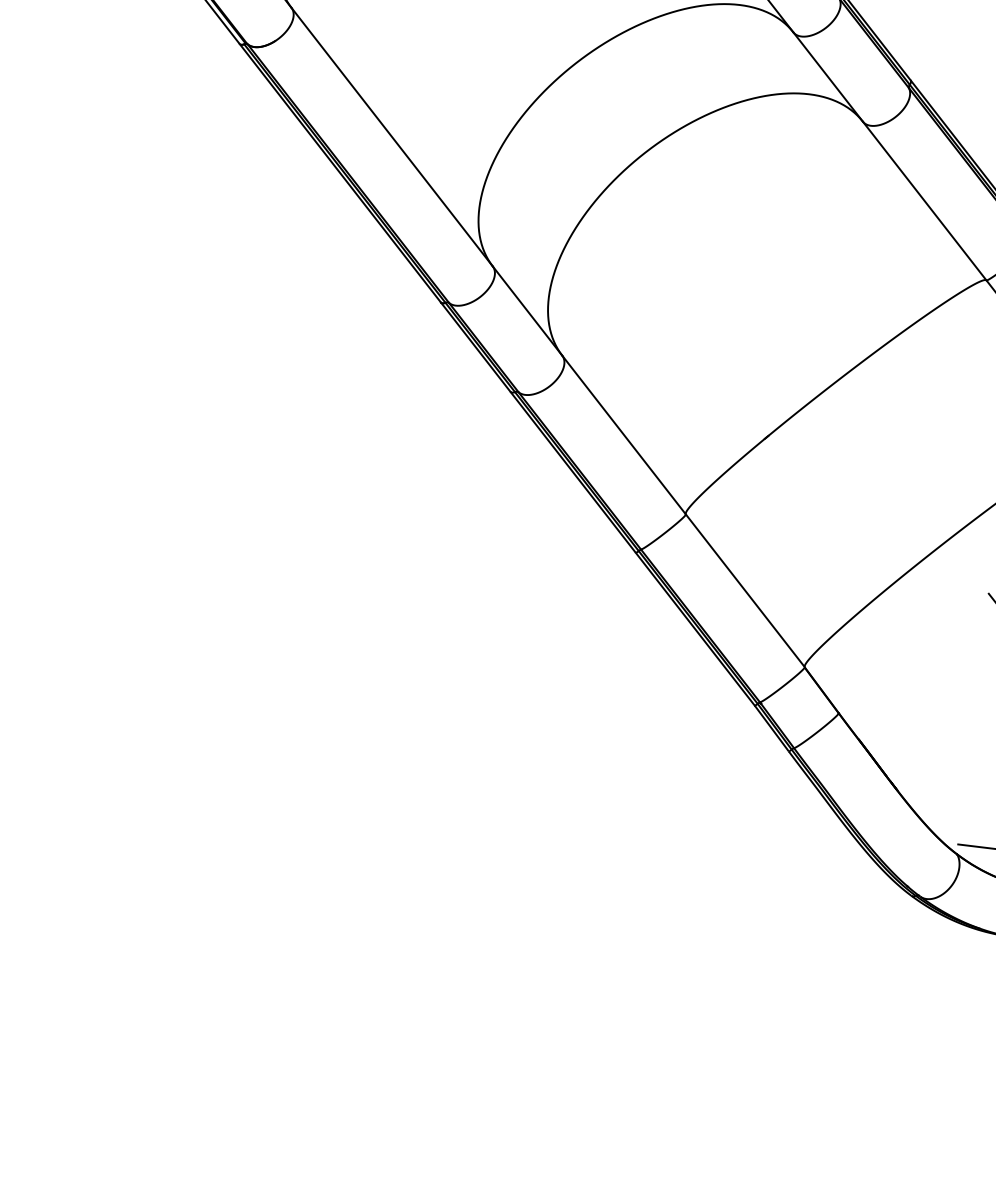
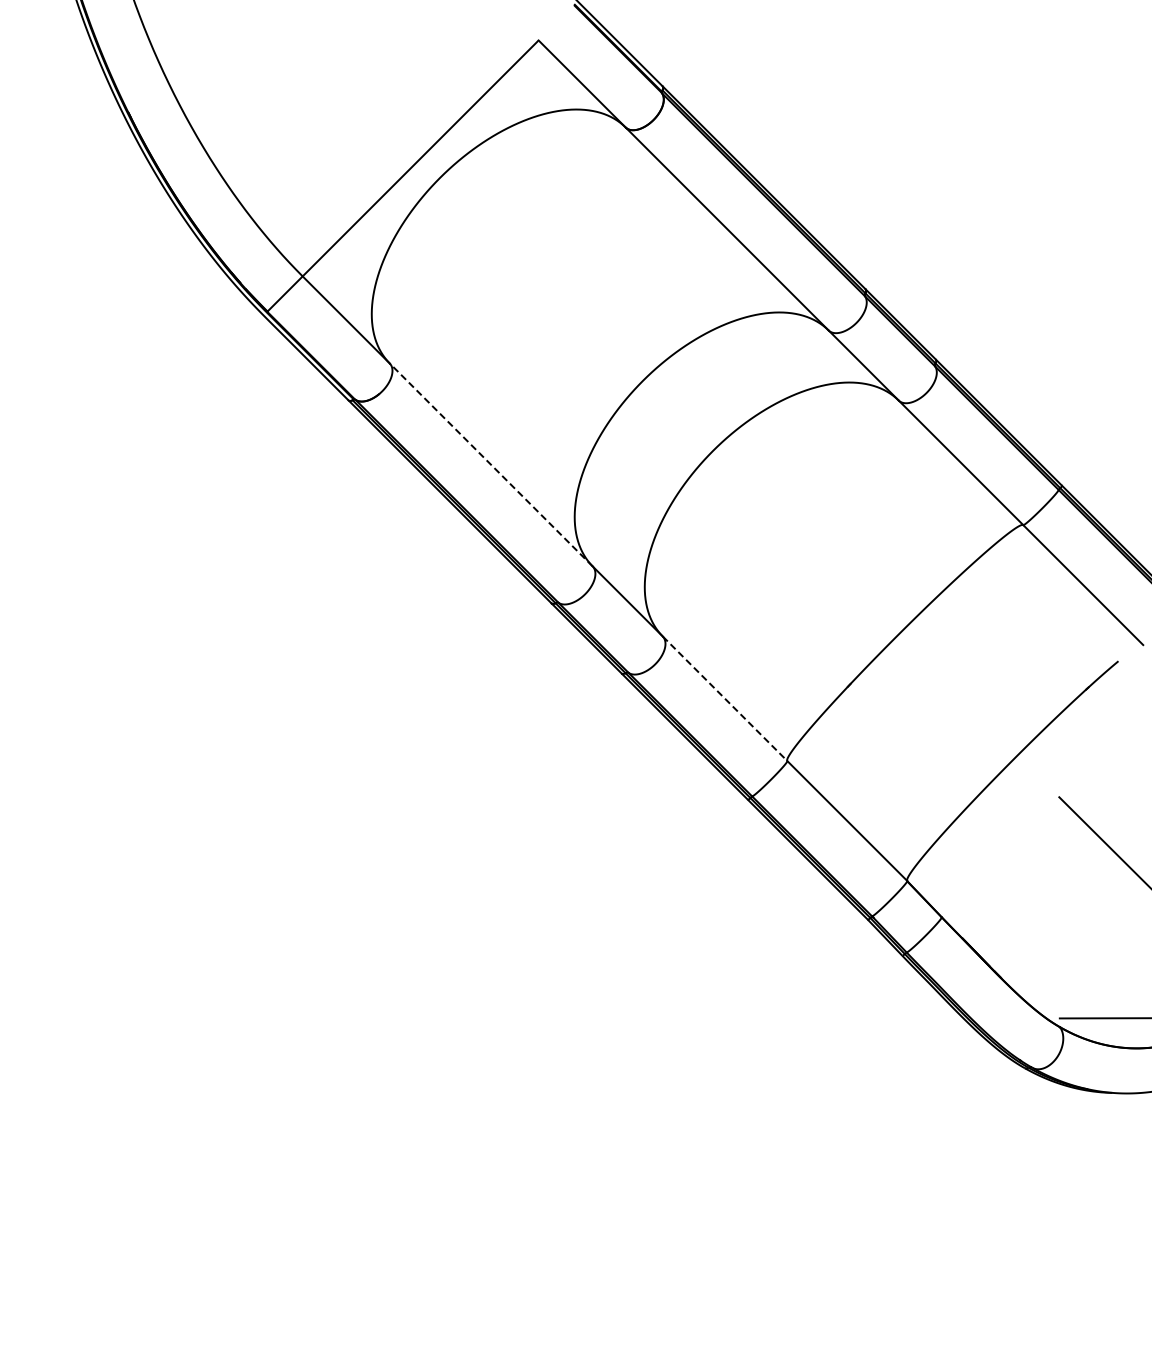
line: (391, 136) -> (490, 464), solid -> dashed
line: (624, 435) -> (725, 699), solid -> dashed

